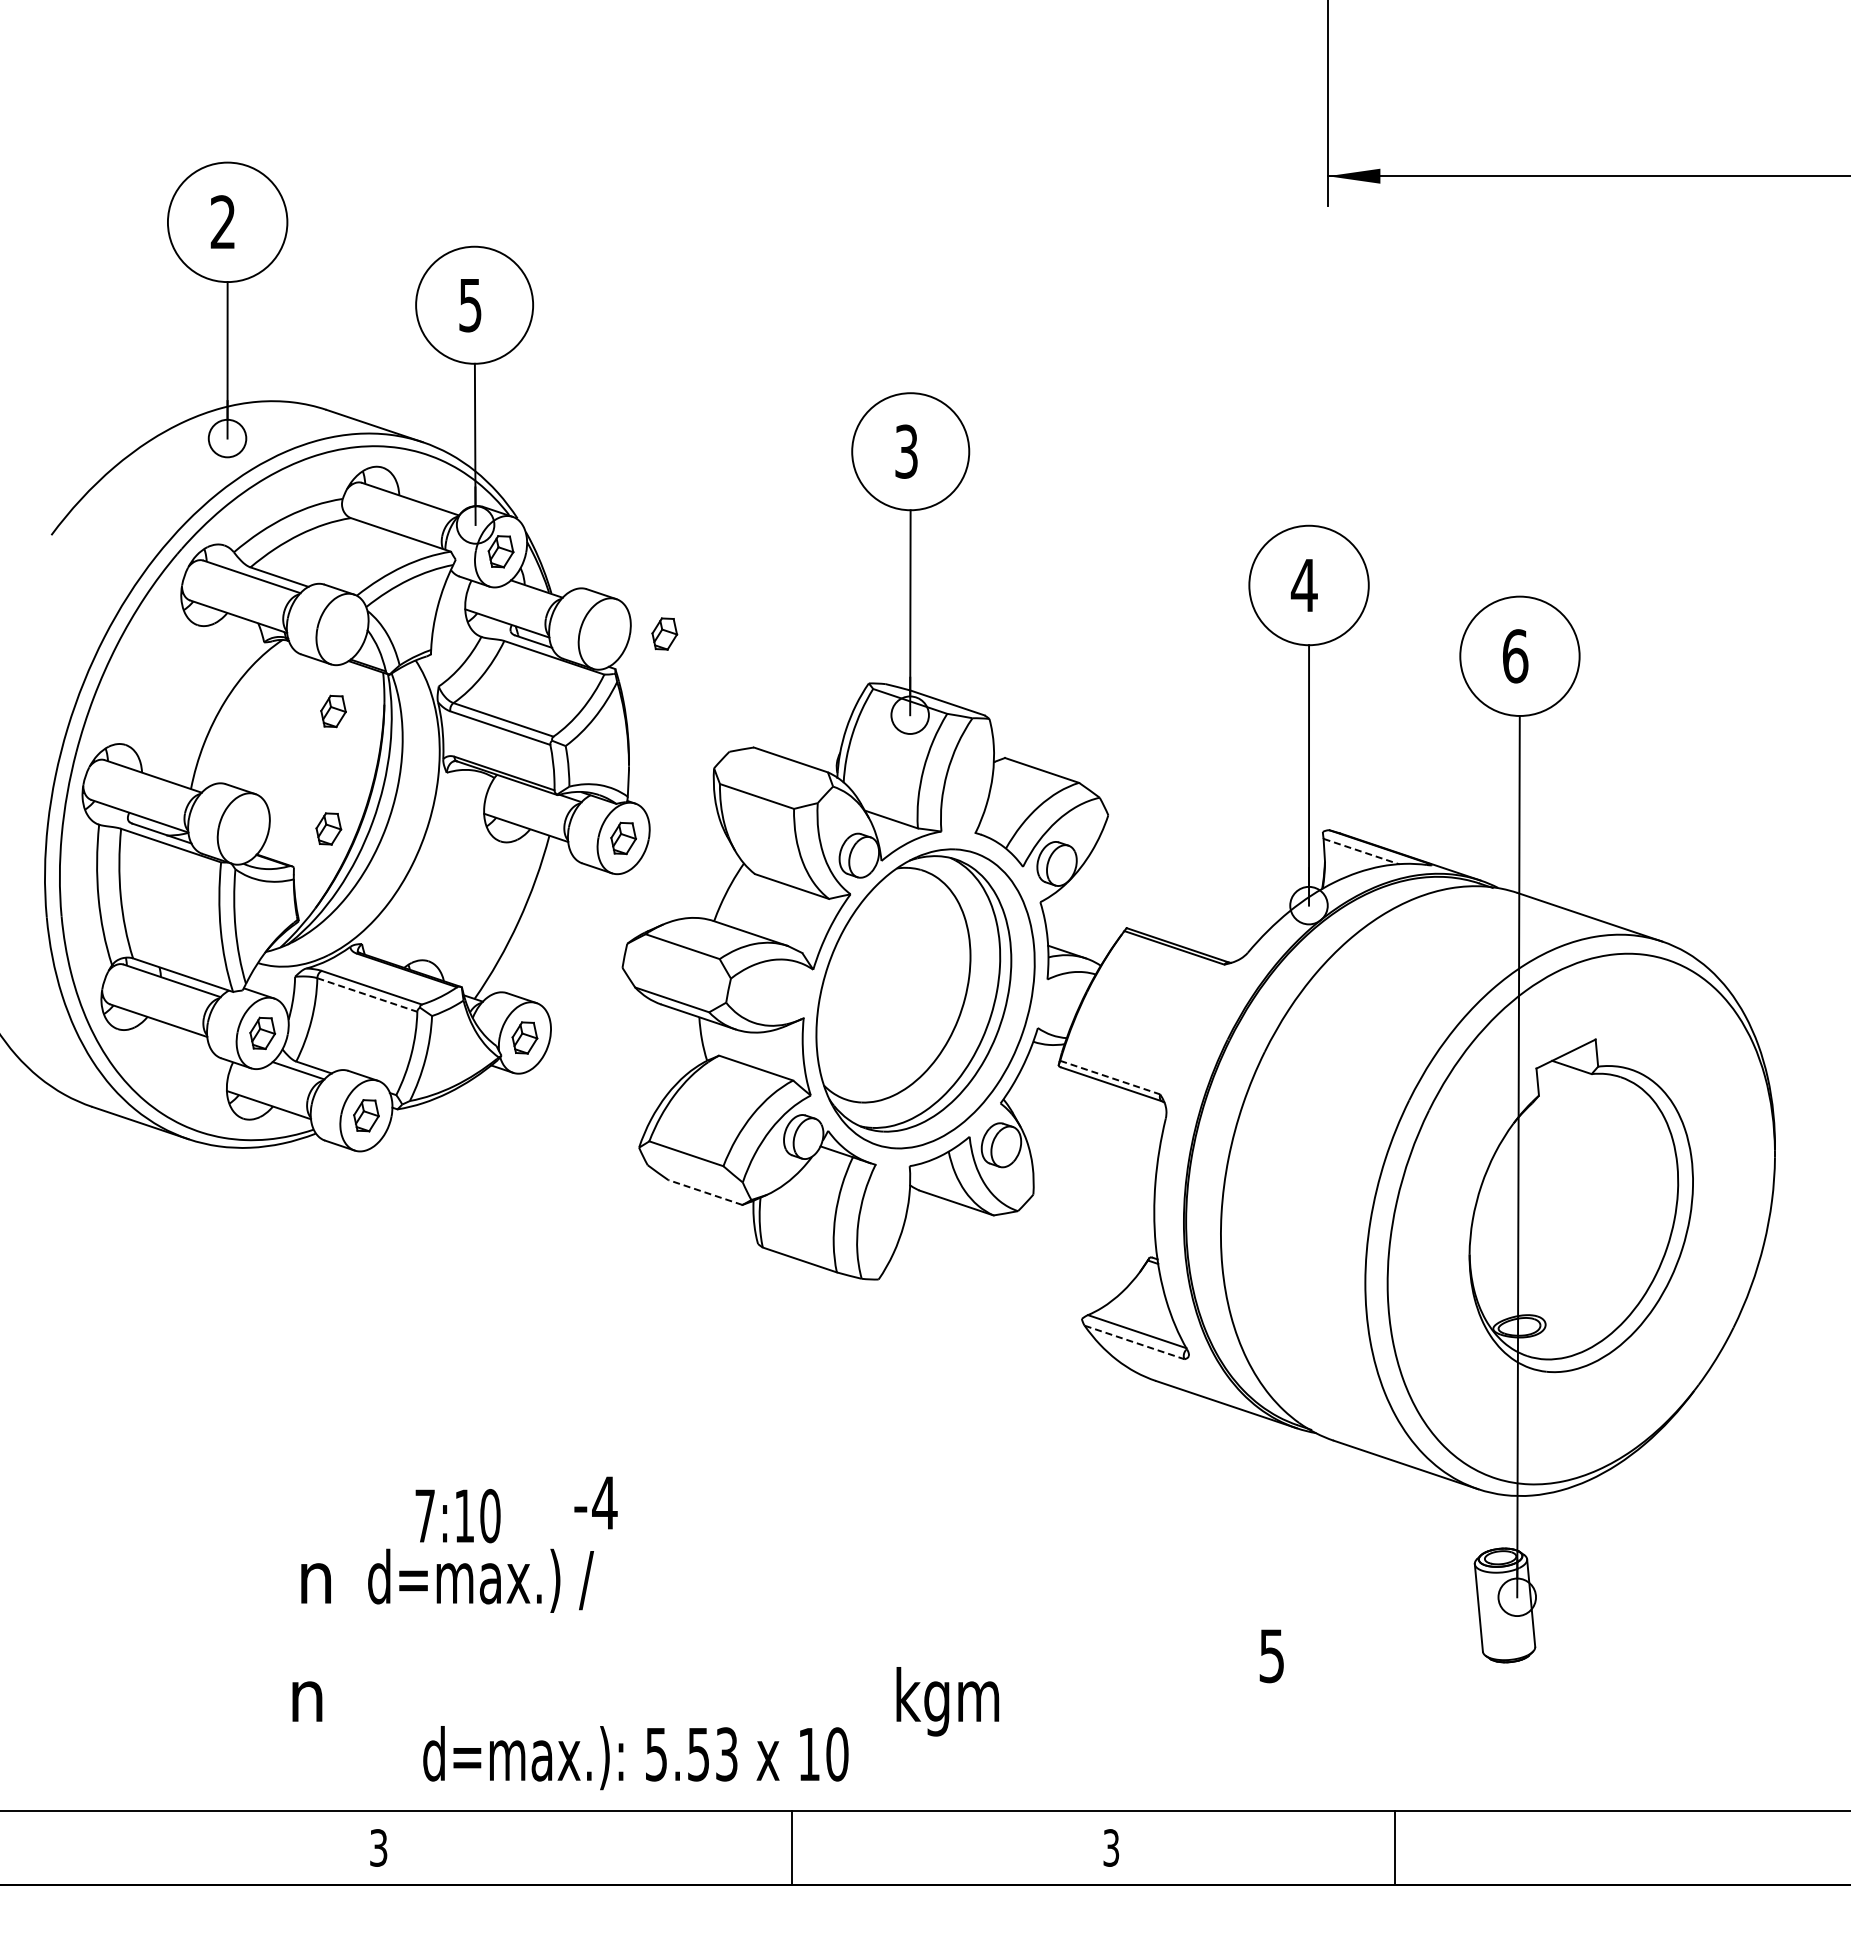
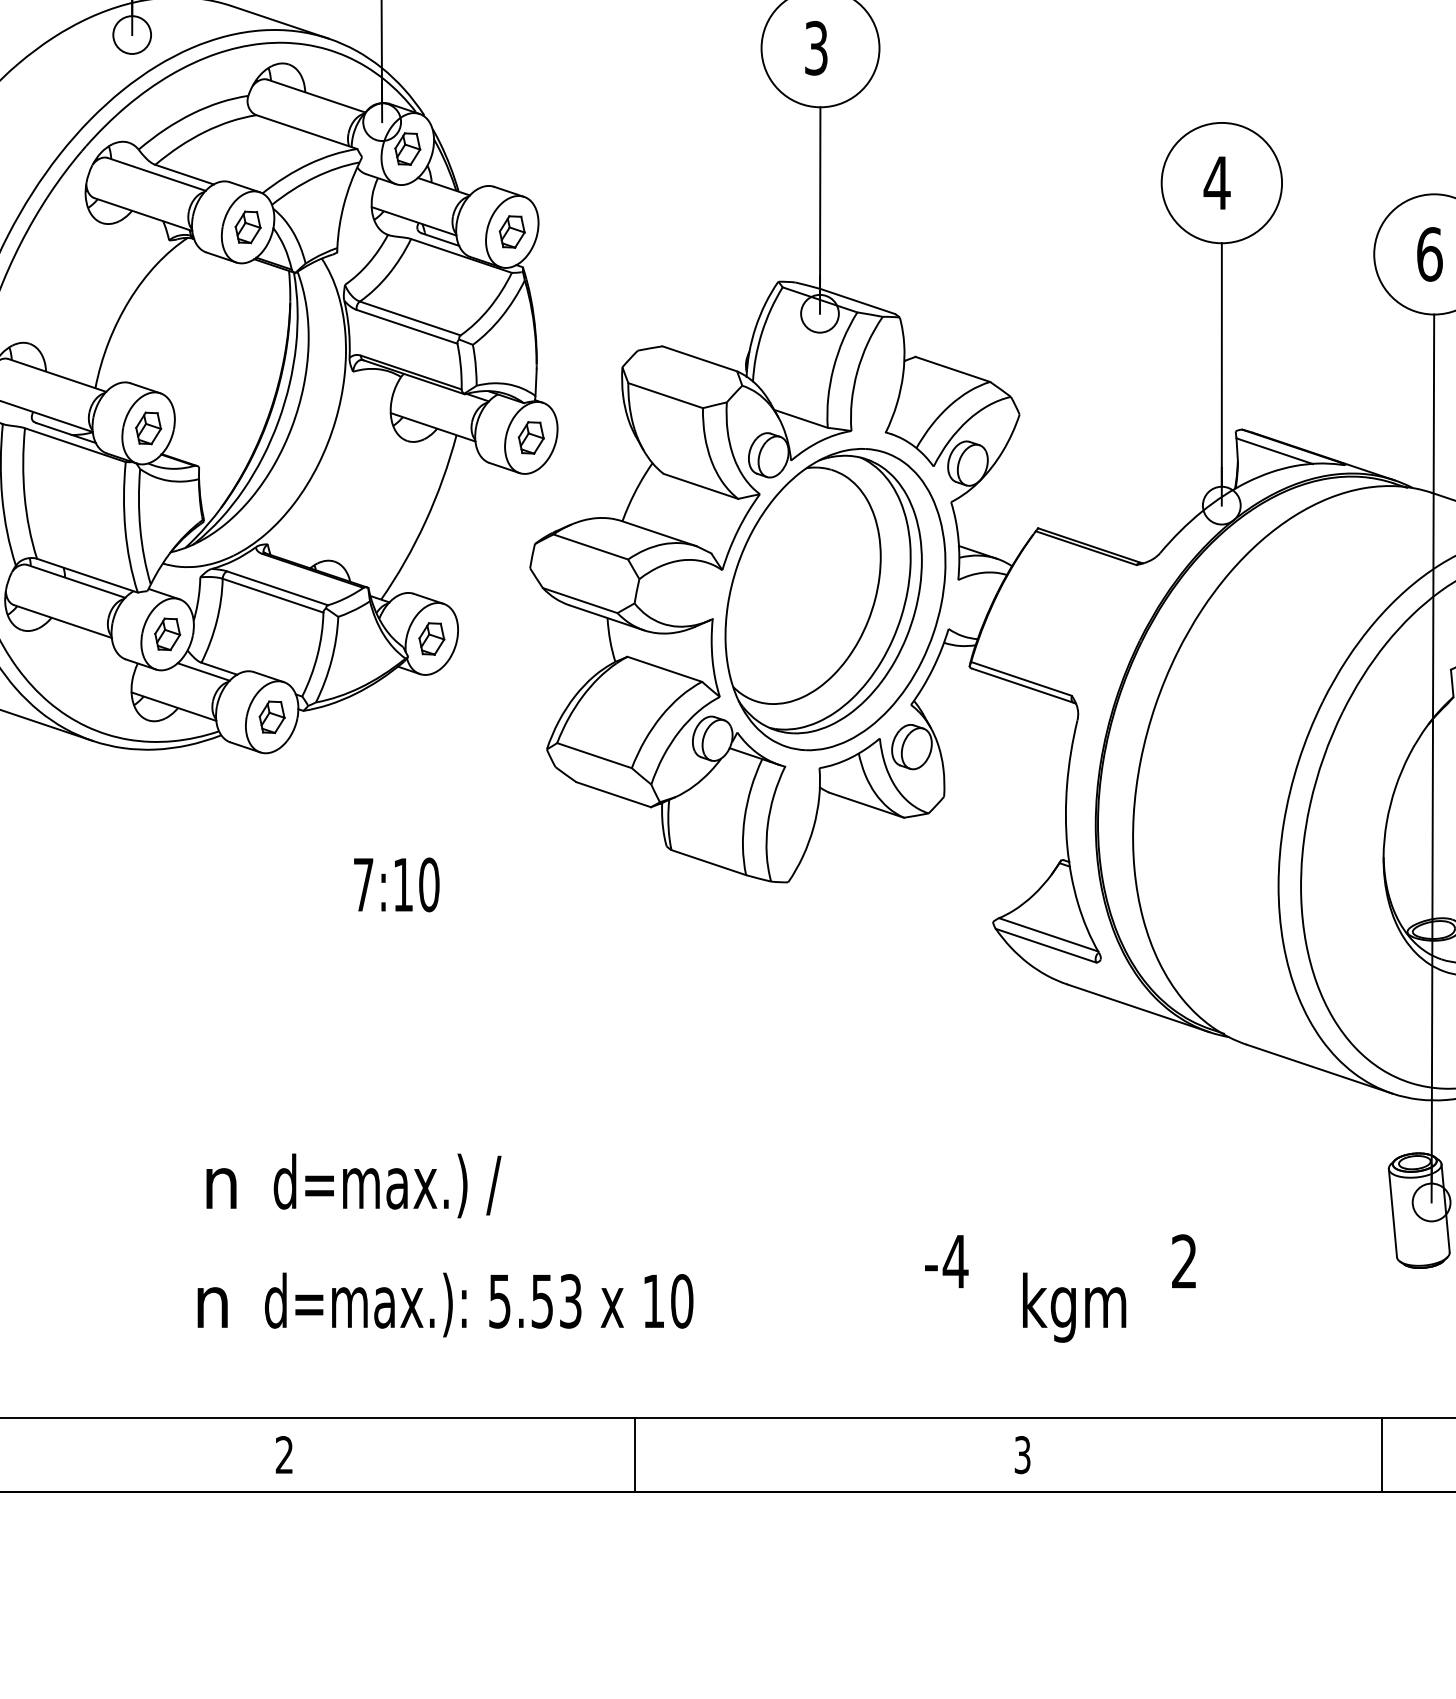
part: (664, 633) -> (512, 231), moved
part: (333, 711) -> (248, 227), moved
part: (328, 828) -> (148, 427), moved
line: (1362, 851) -> (1275, 451), dashed -> solid
line: (367, 995) -> (273, 596), dashed -> solid
line: (1110, 1077) -> (1021, 678), dashed -> solid
line: (704, 1192) -> (612, 794), dashed -> solid
line: (1134, 1342) -> (1045, 945), dashed -> solid
text: (595, 1502) -> (946, 1261), moved
text: (457, 1516) -> (396, 885), moved
text: (1271, 1655) -> (1184, 1261), 5 -> 2
text: (947, 1701) -> (1074, 1307), moved
text: (635, 1758) -> (478, 1305), moved
text: (378, 1847) -> (284, 1454), 3 -> 2
line: (791, 1847) -> (634, 1454), moved
line: (1394, 1847) -> (1381, 1454), moved

